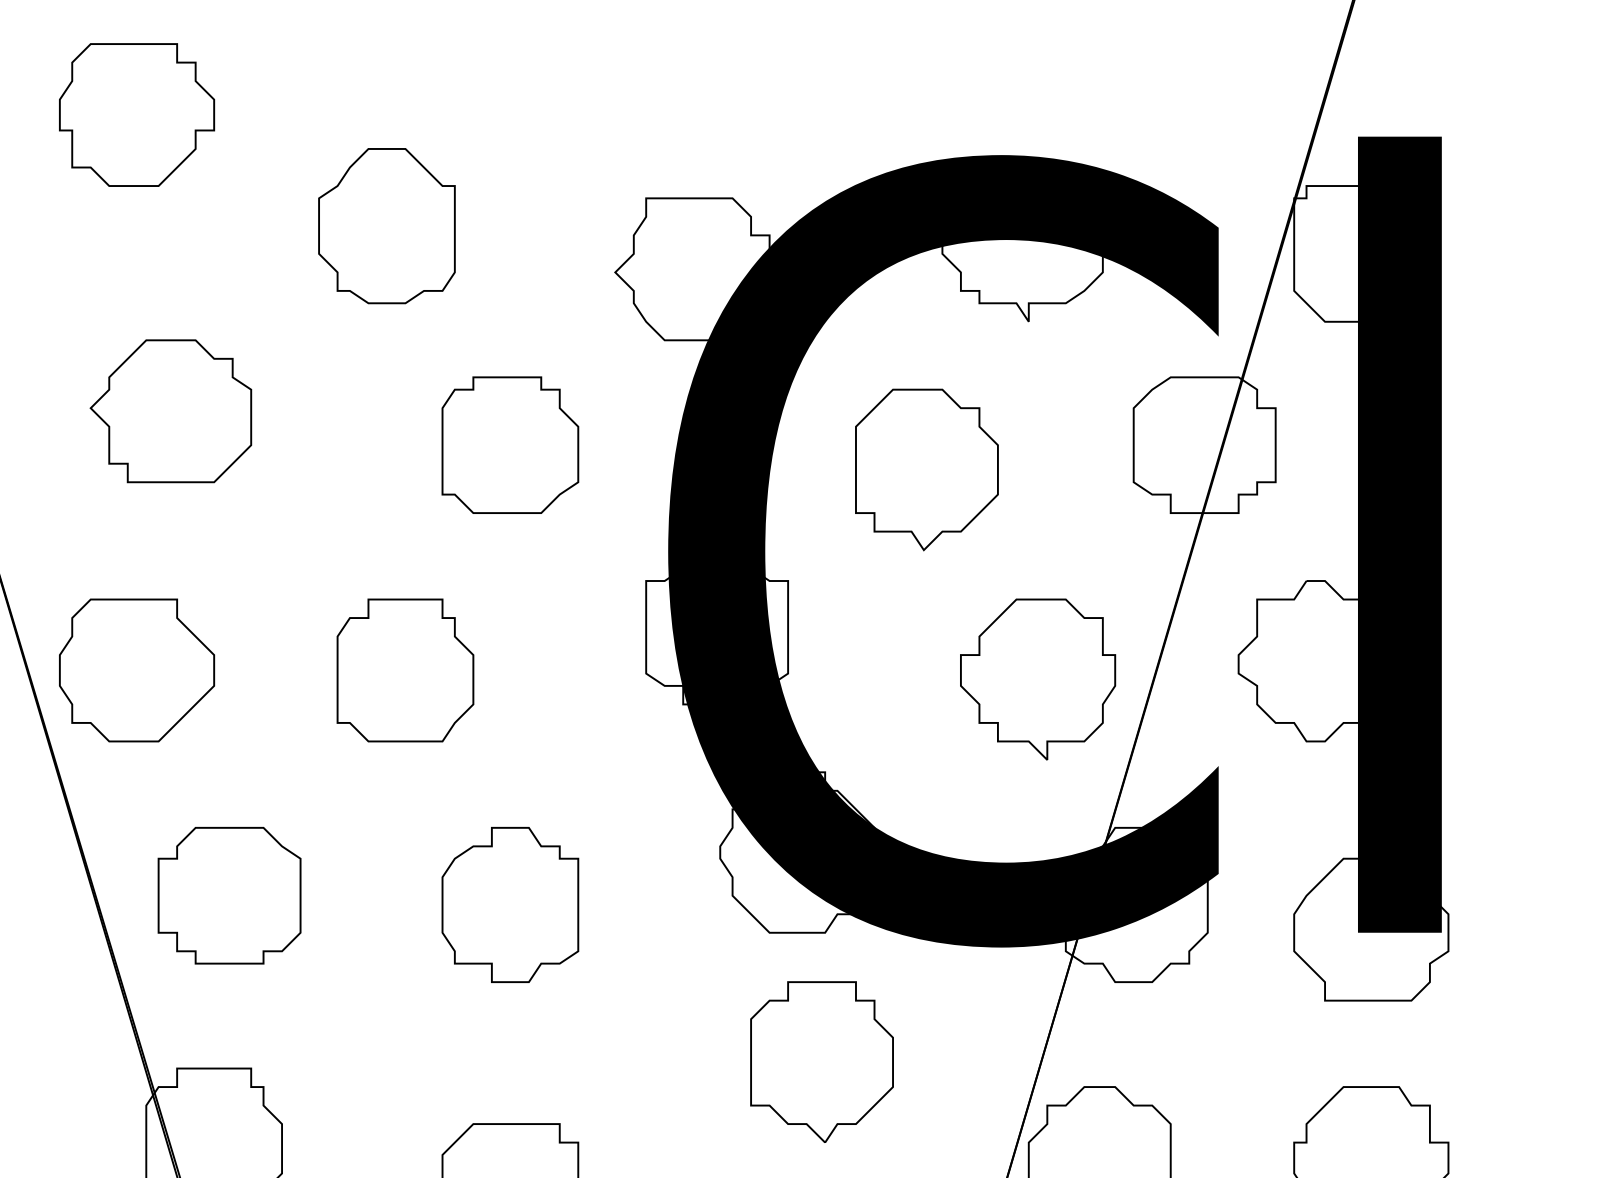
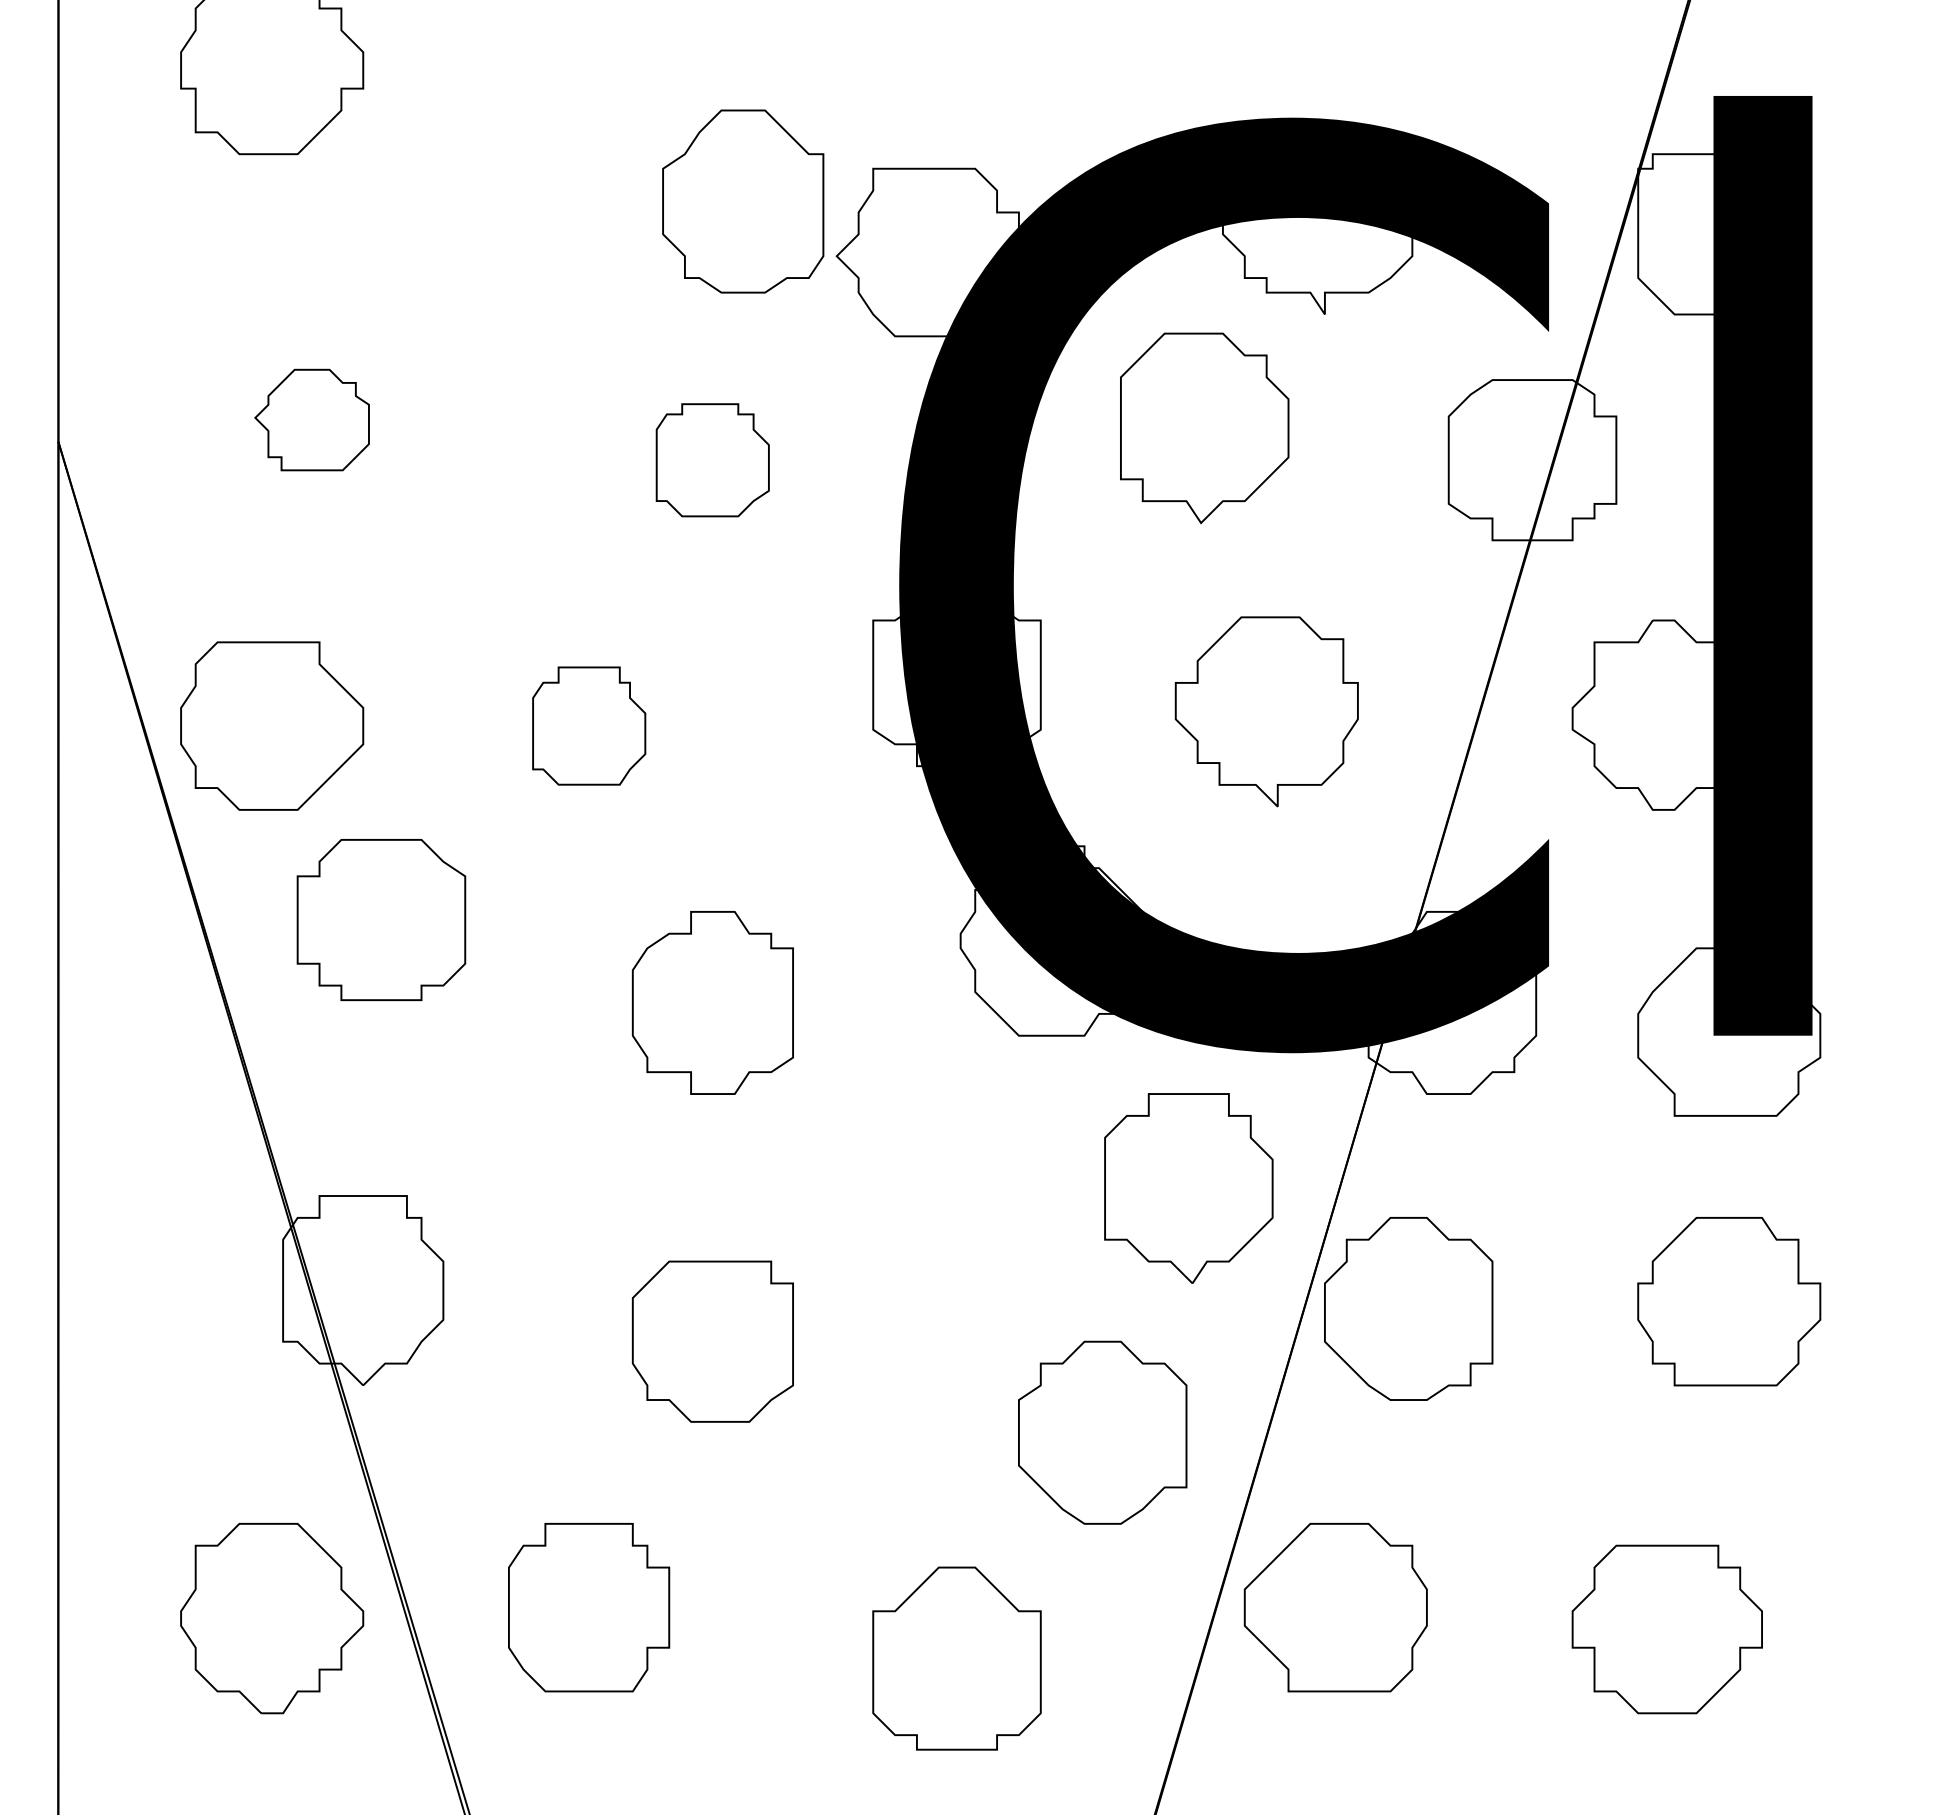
part: (387, 226) -> (743, 201), moved
part: (170, 410) -> (311, 419), size x0.6
part: (510, 445) -> (712, 460), size x0.7
part: (926, 470) -> (1204, 428), moved
part: (405, 669) -> (589, 725), size x0.7
part: (1037, 679) -> (1266, 711), moved
part: (229, 896) -> (381, 920), moved
part: (821, 1062) -> (1188, 1188), moved

